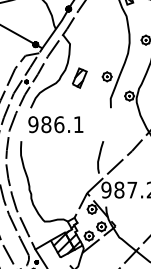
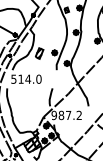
text: (56, 123) -> (26, 78), 986.1 -> 514.0

